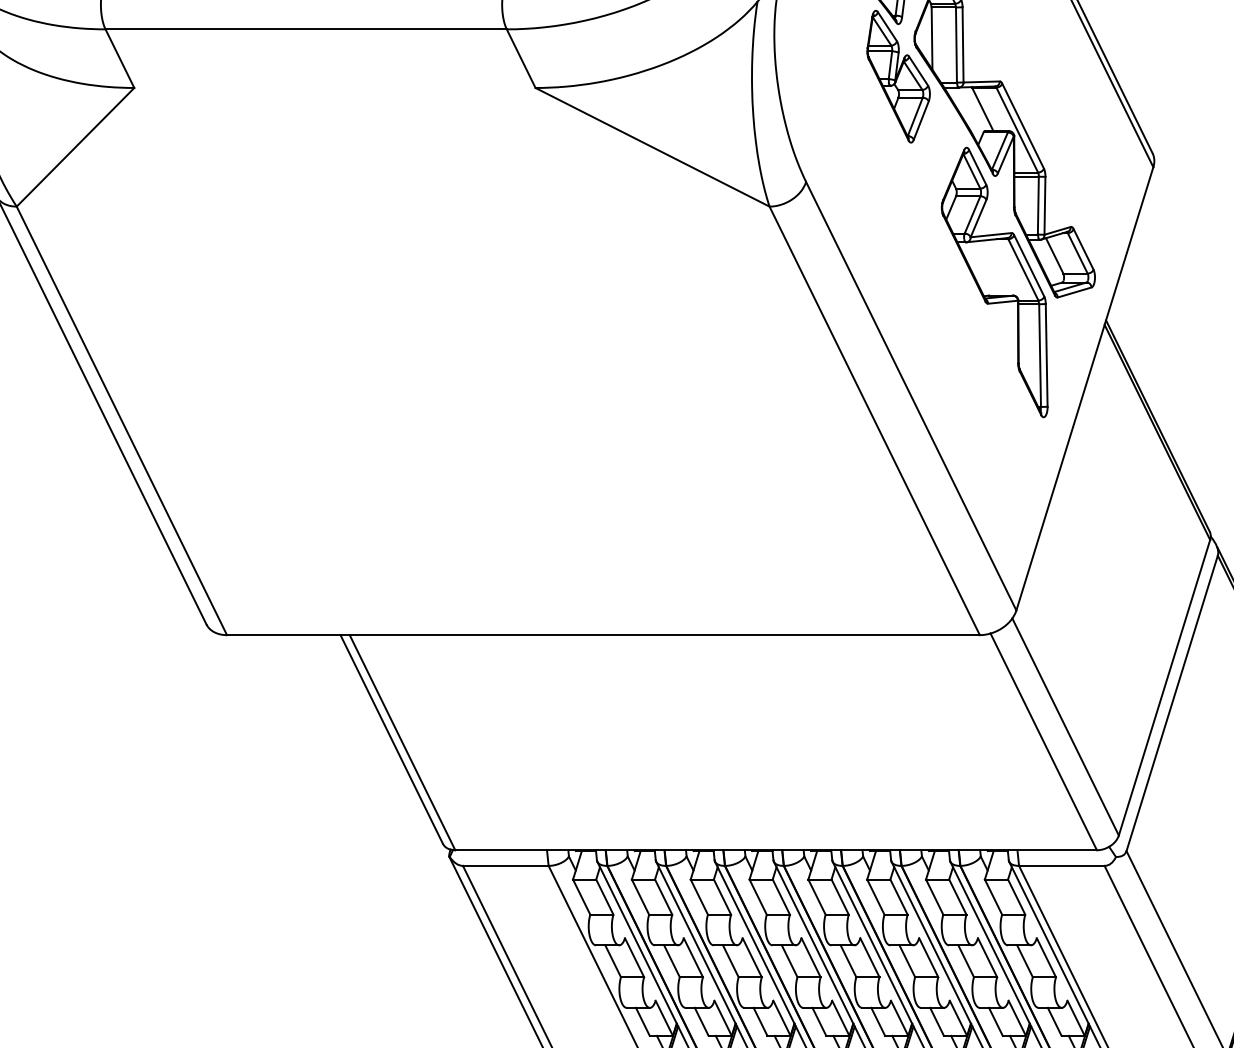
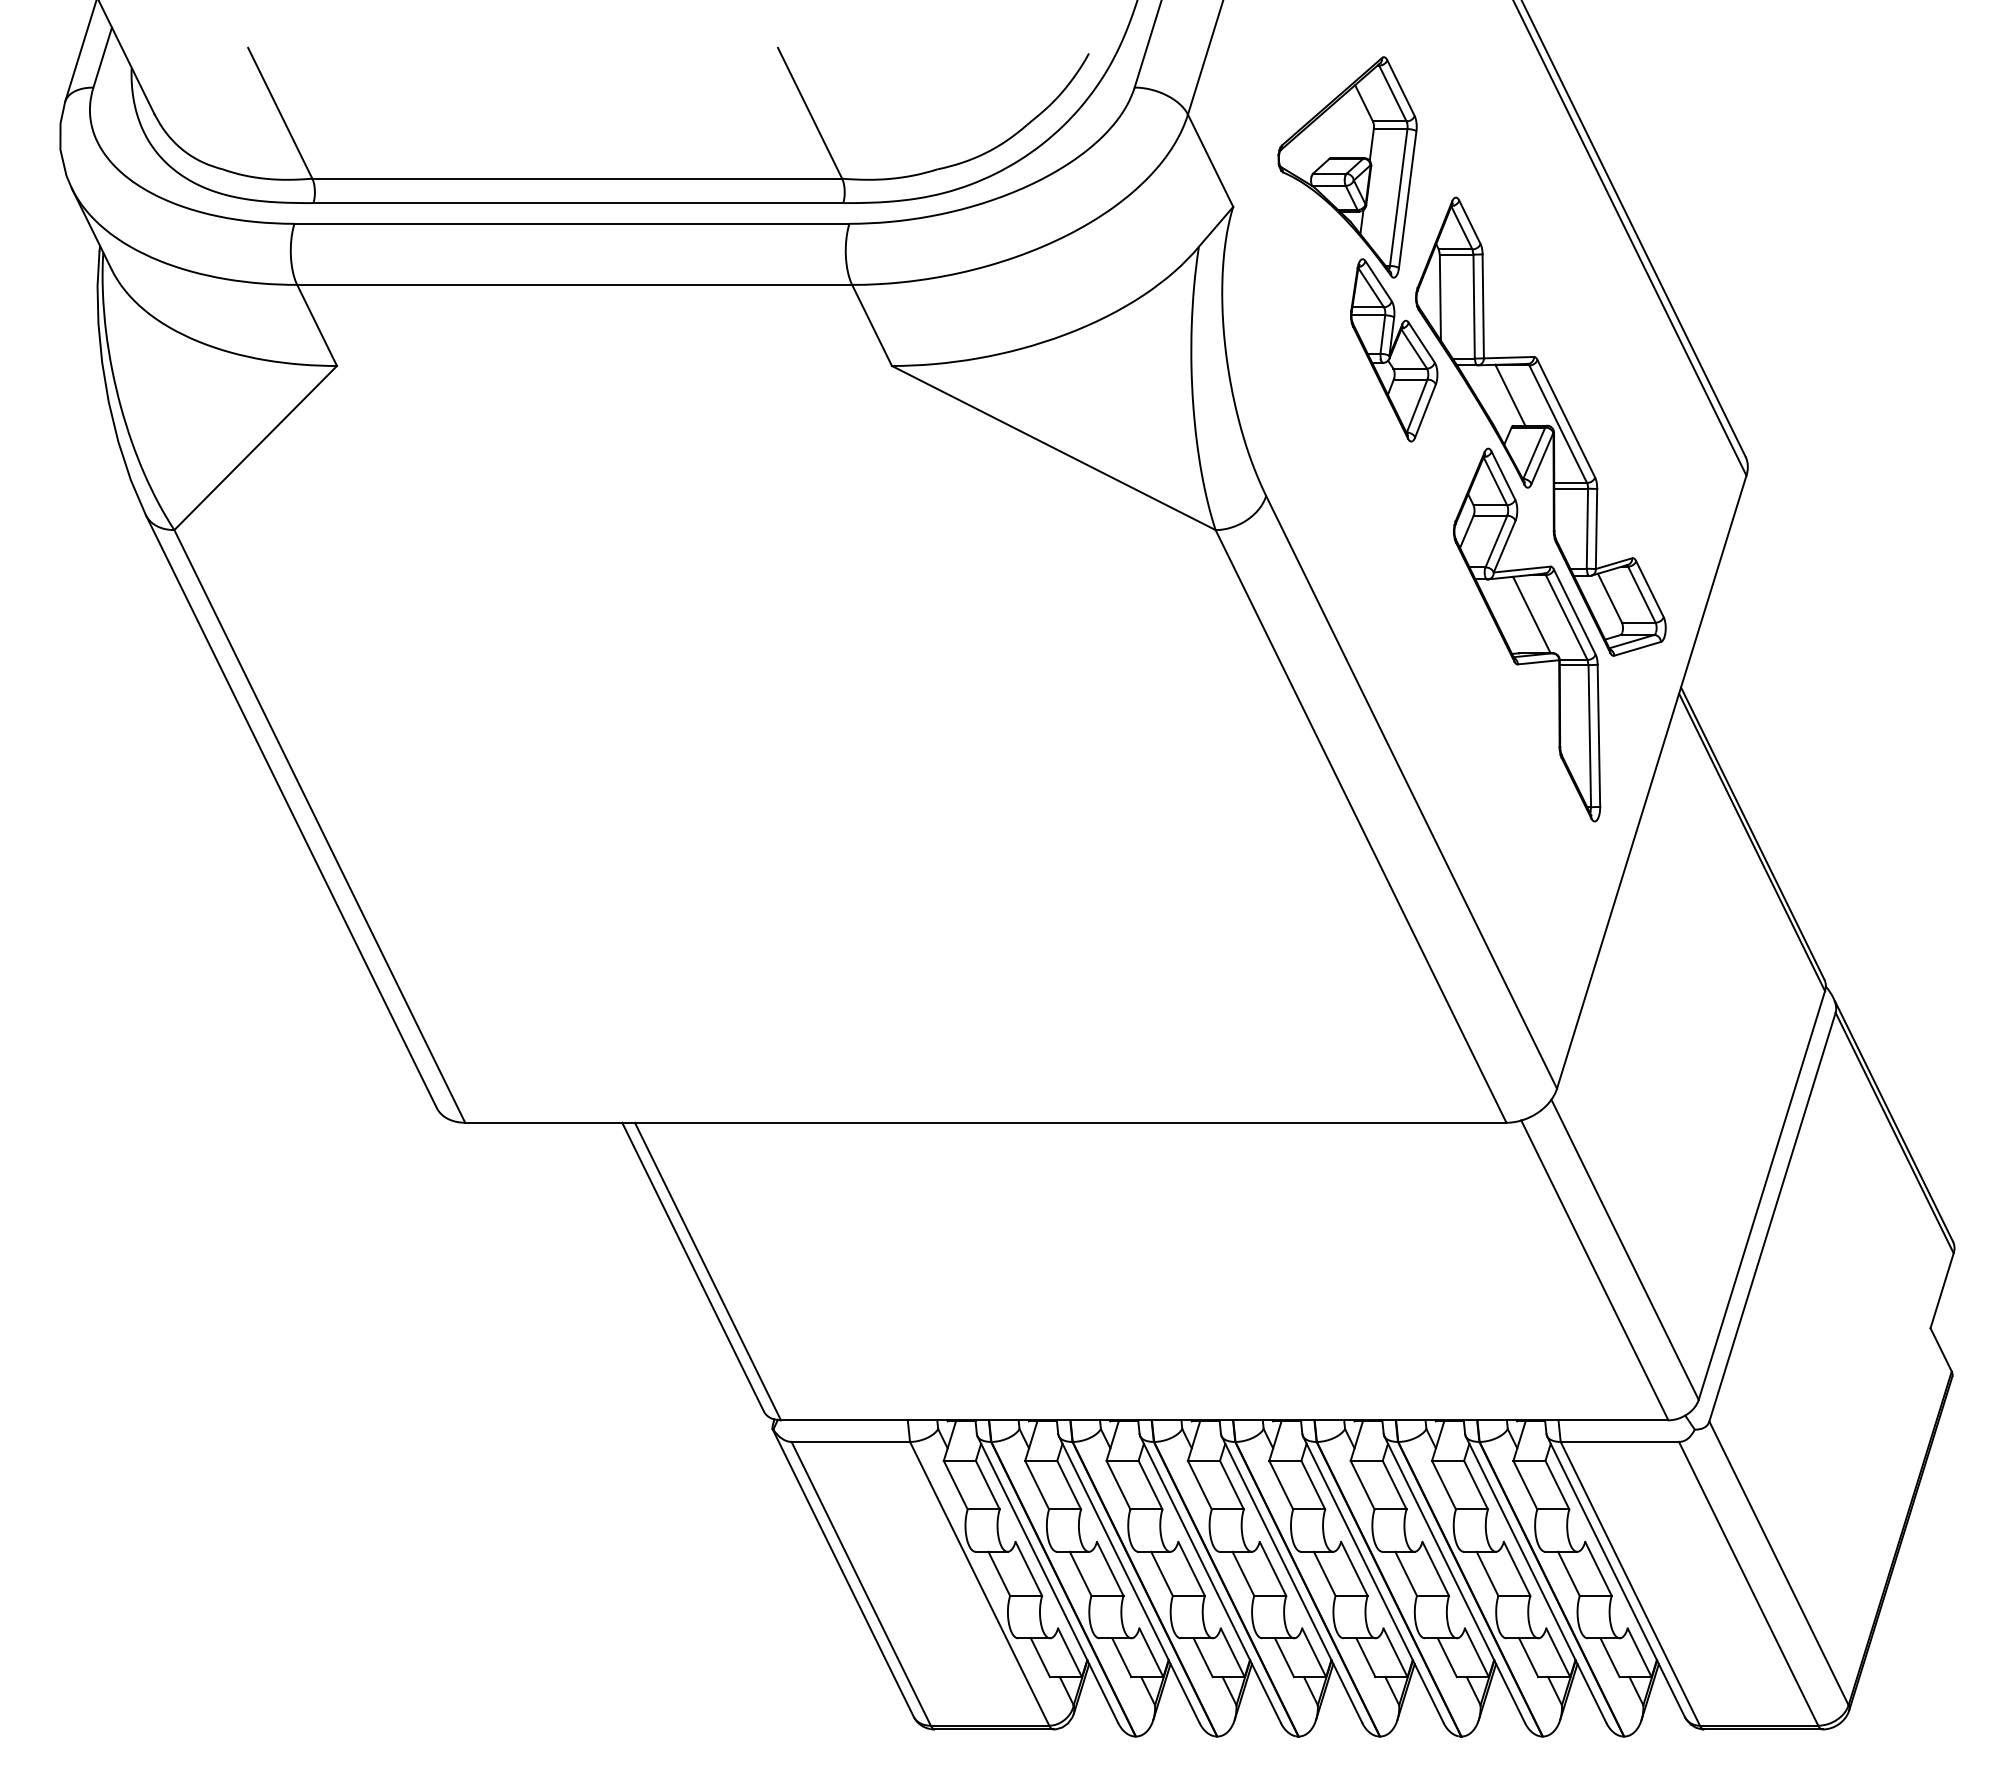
line: (997, 267) -> (1531, 614), added

